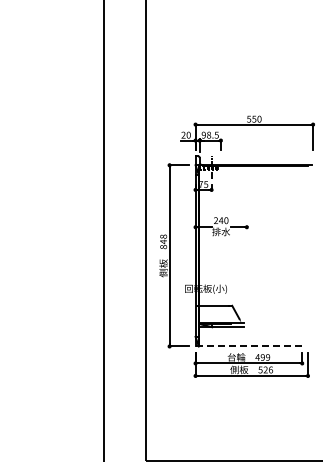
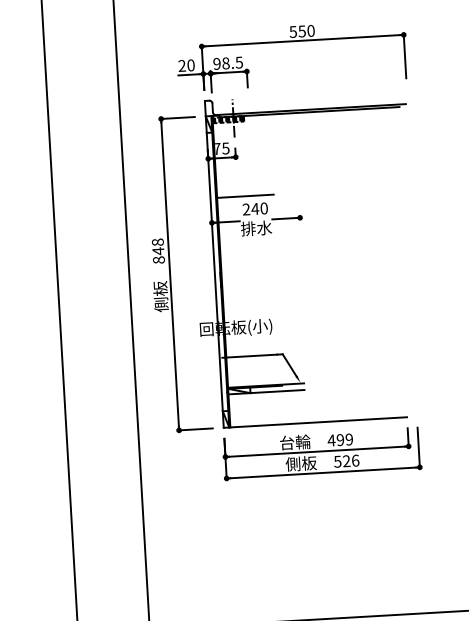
line: (215, 212) -> (244, 195), added
line: (248, 346) -> (314, 422), dashed -> solid

